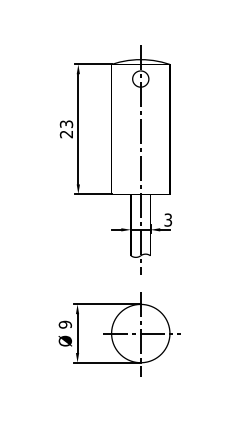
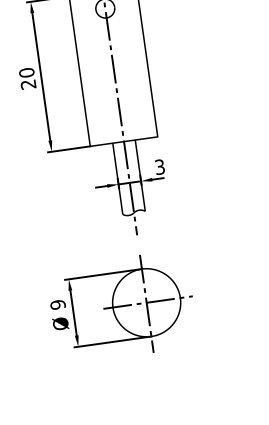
text: (66, 124) -> (26, 73), 23 -> 20

